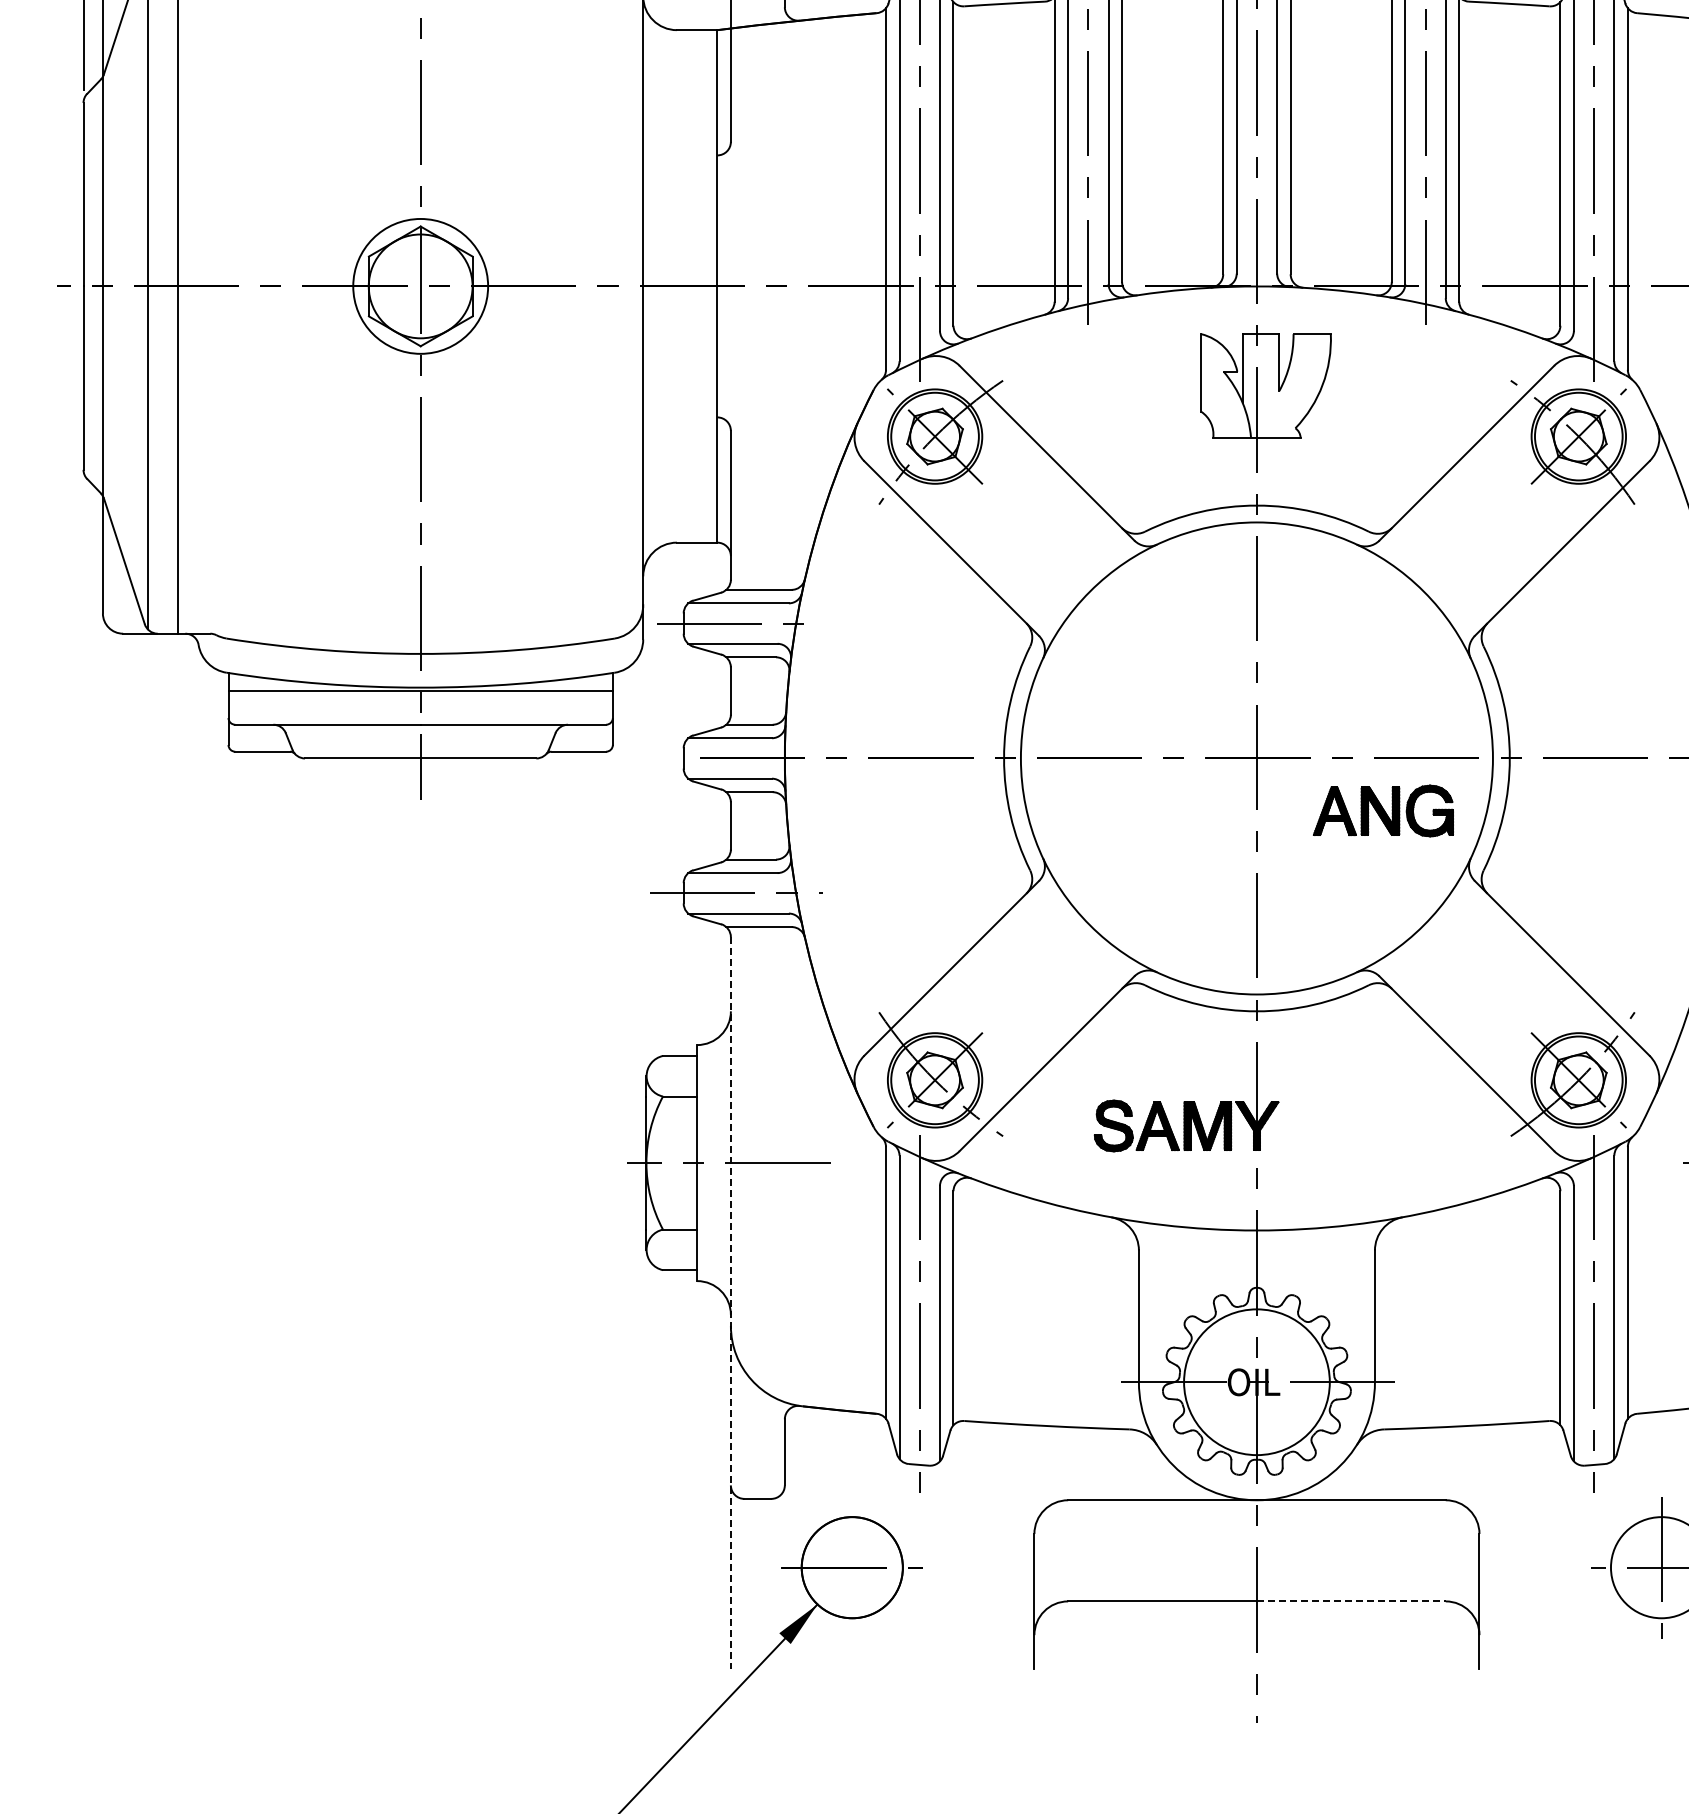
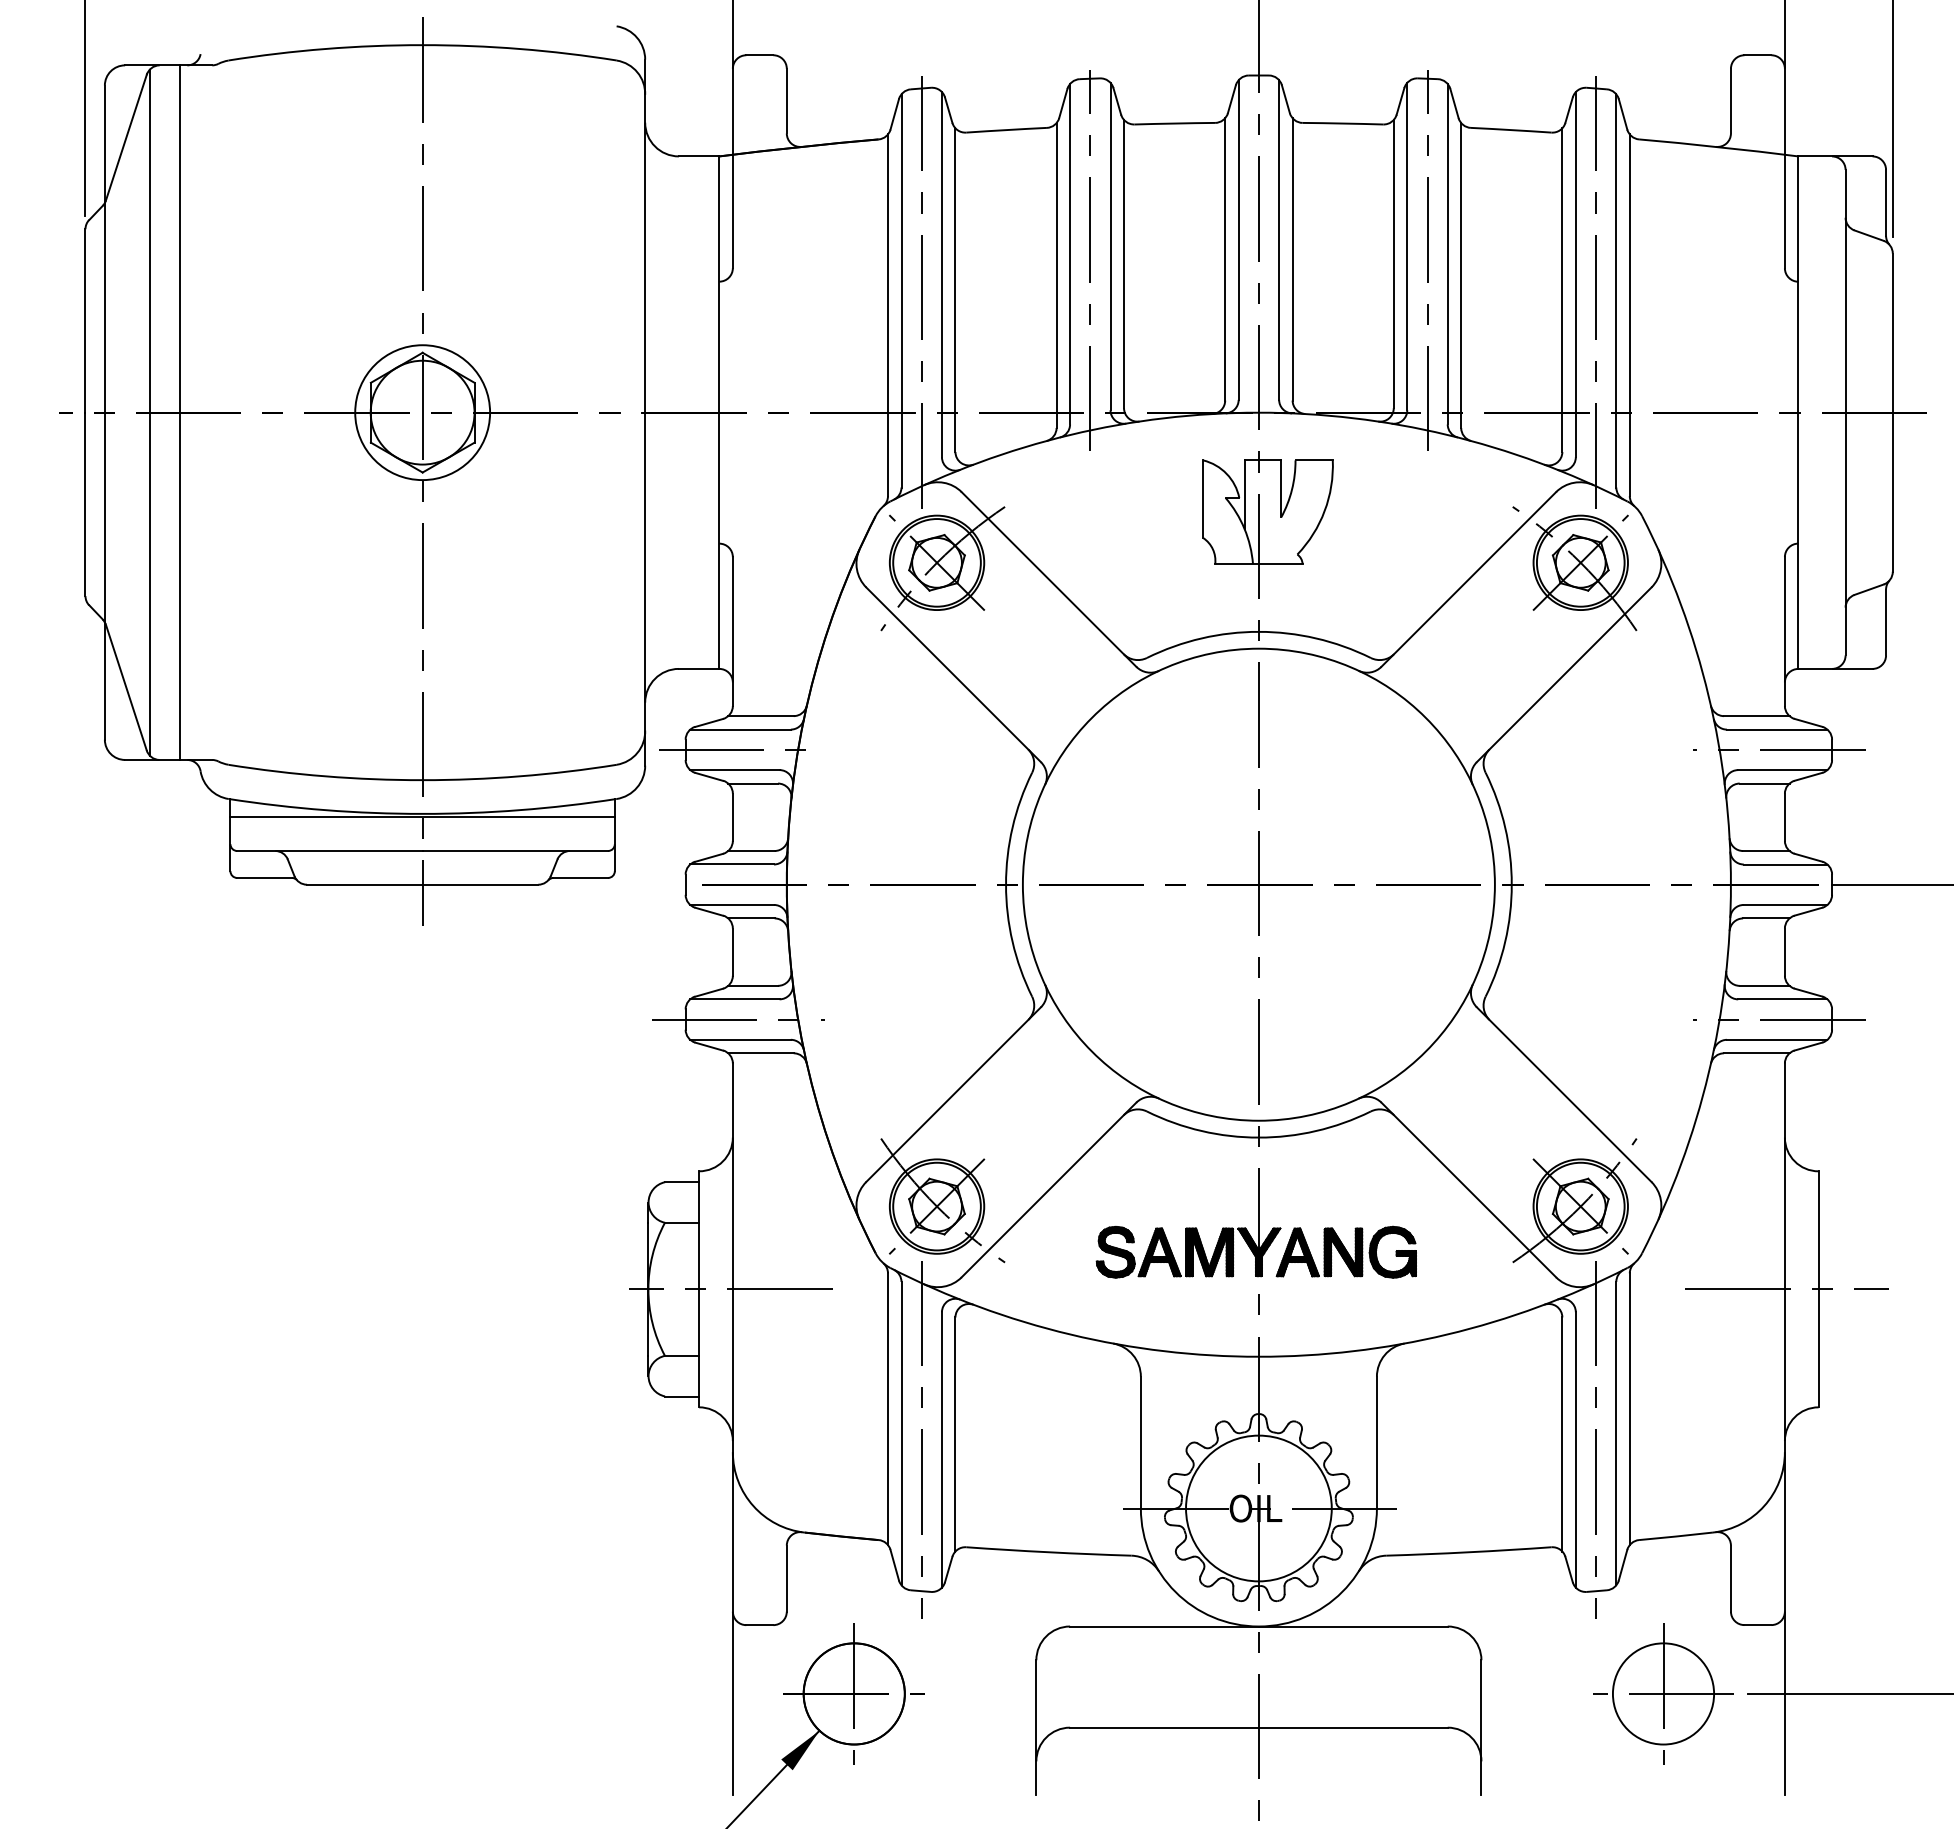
part: (1382, 810) -> (1345, 1251), moved
line: (730, 1303) -> (732, 1429), dashed -> solid
line: (852, 1567) -> (854, 1693), added
line: (1351, 1601) -> (1353, 1727), dashed -> solid

